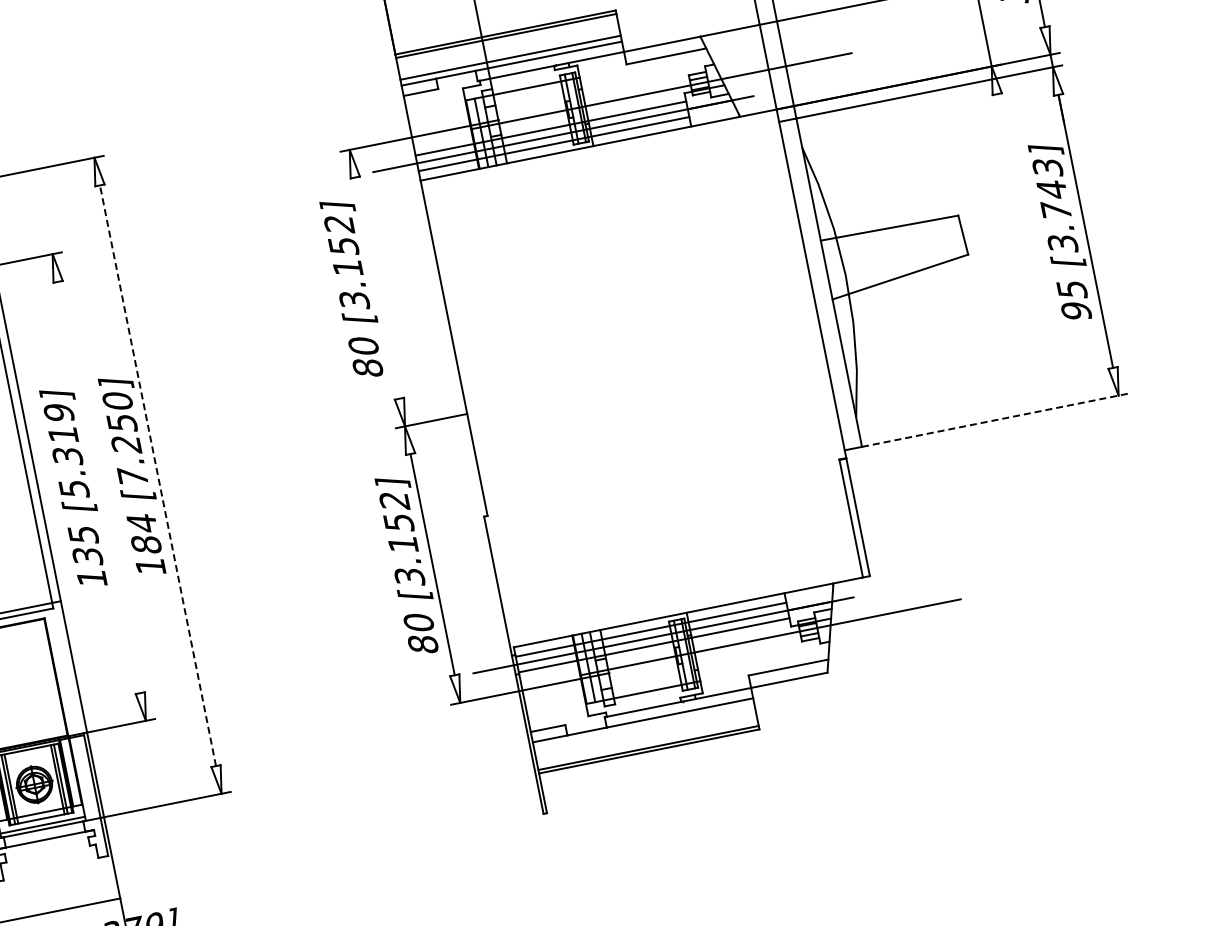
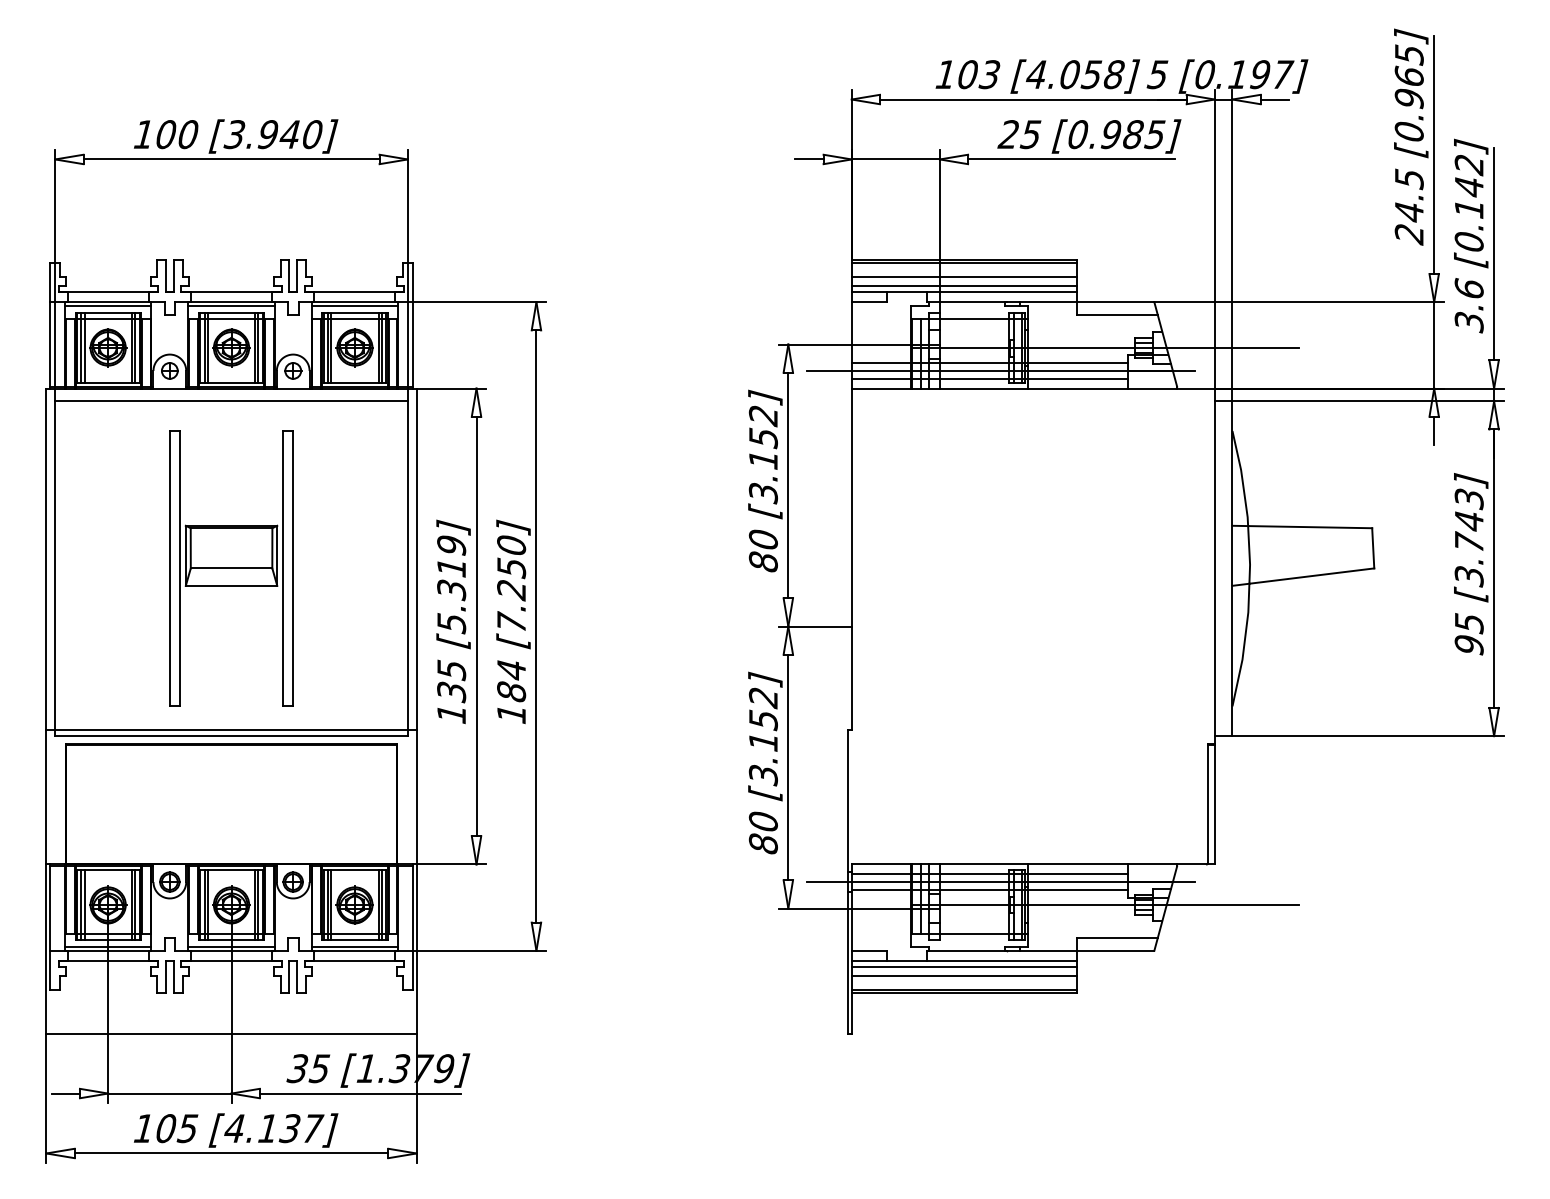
line: (508, 49) -> (963, 277), added
line: (1000, 107) -> (1434, 430), added
line: (377, 288) -> (788, 485), added
line: (994, 420) -> (1367, 736), dashed -> solid
line: (158, 475) -> (536, 626), dashed -> solid
line: (99, 487) -> (476, 626), added
line: (643, 726) -> (963, 967), added
line: (645, 734) -> (963, 975), added

